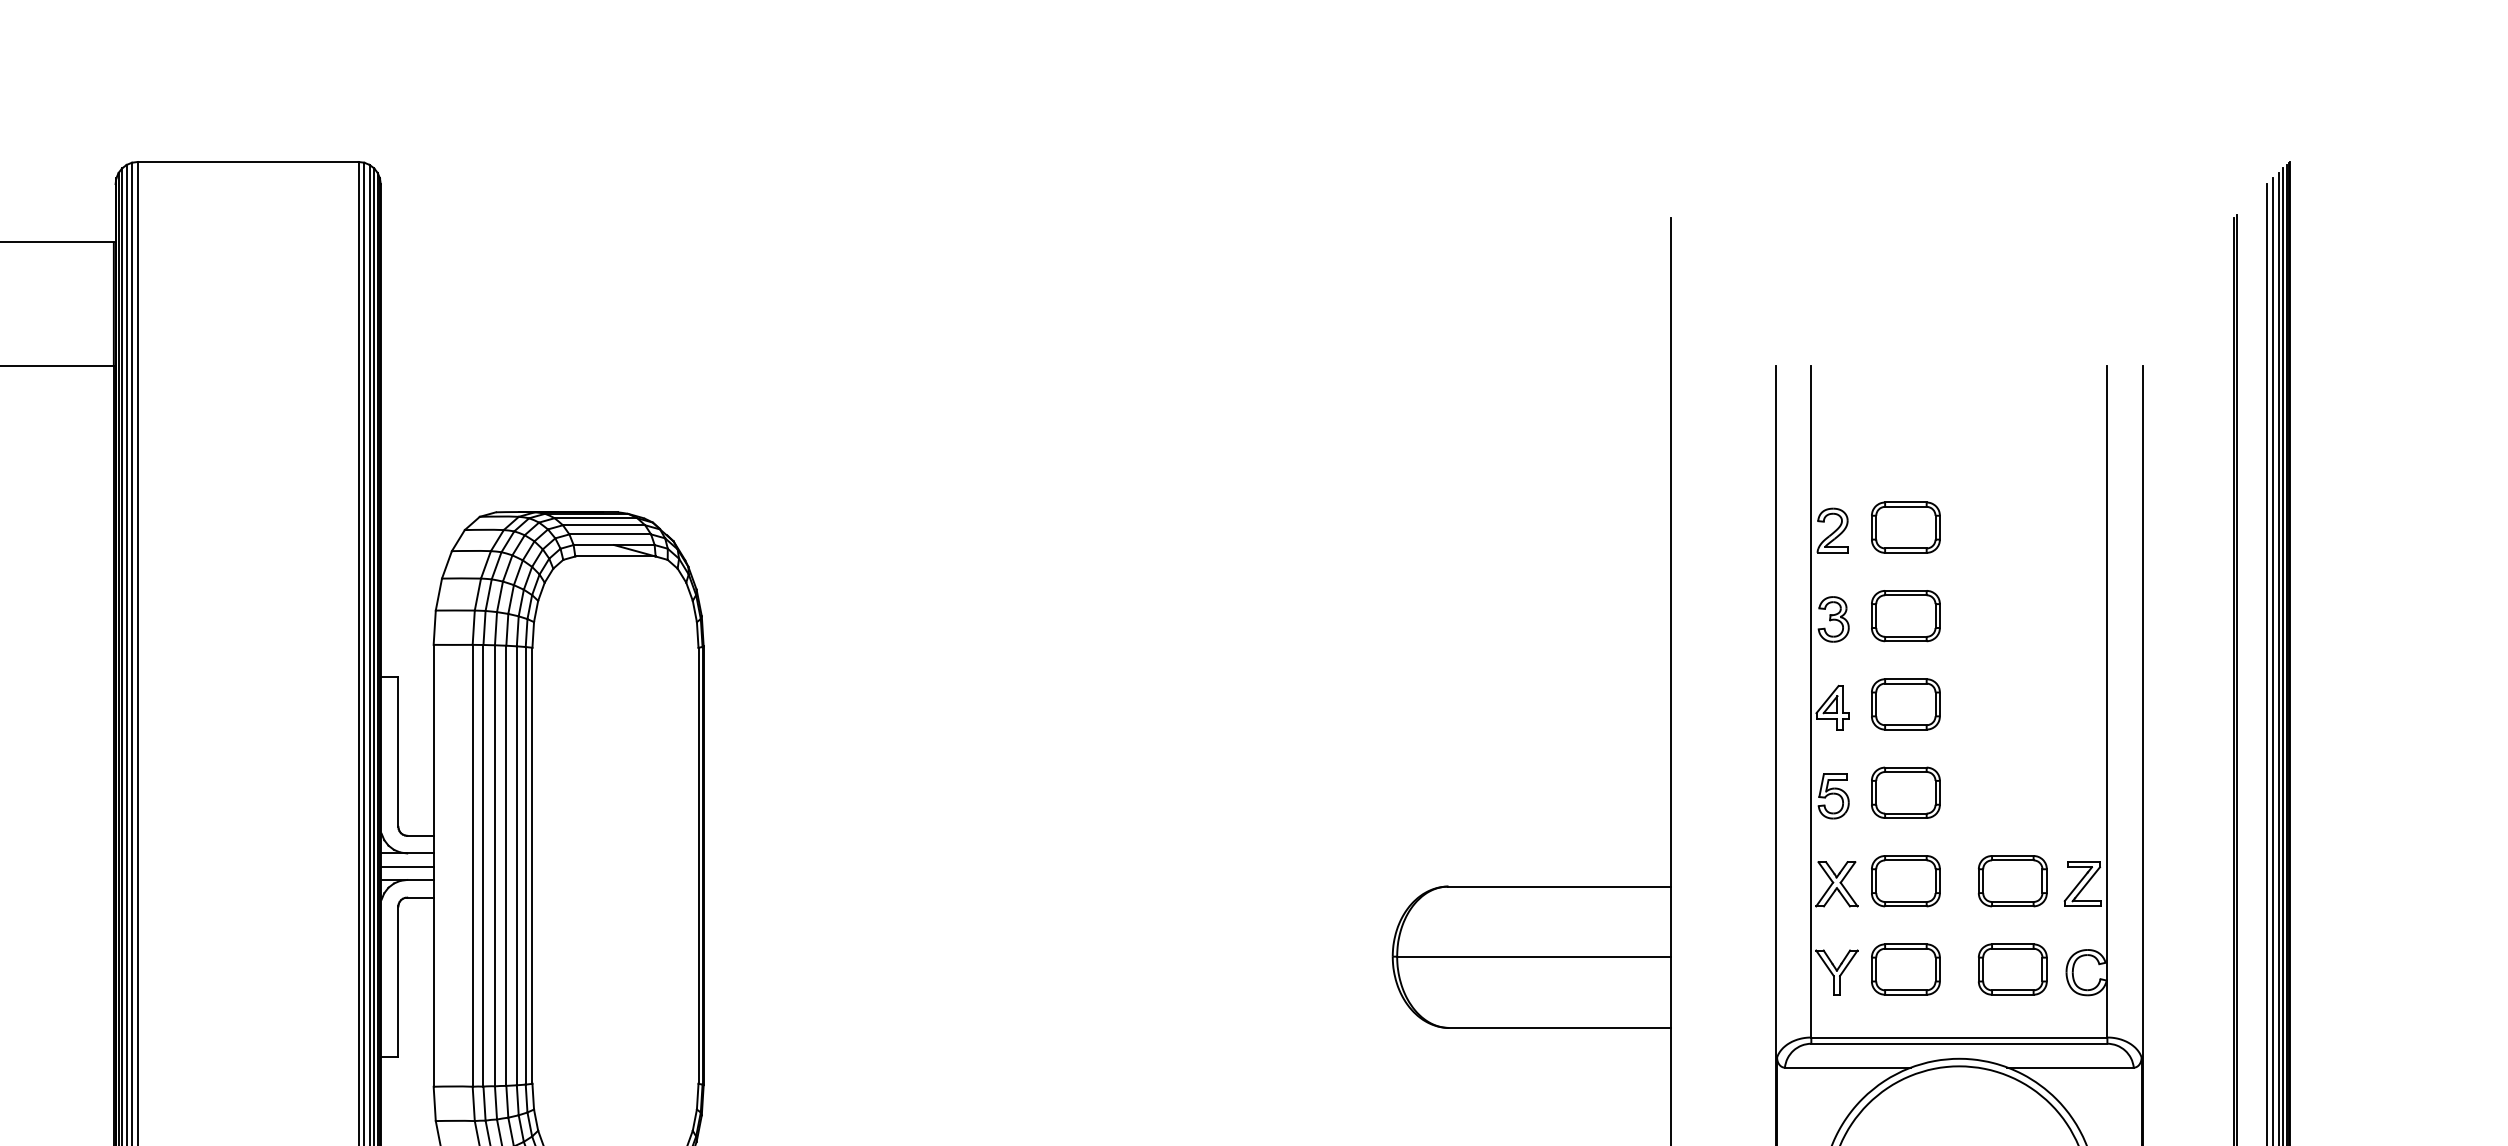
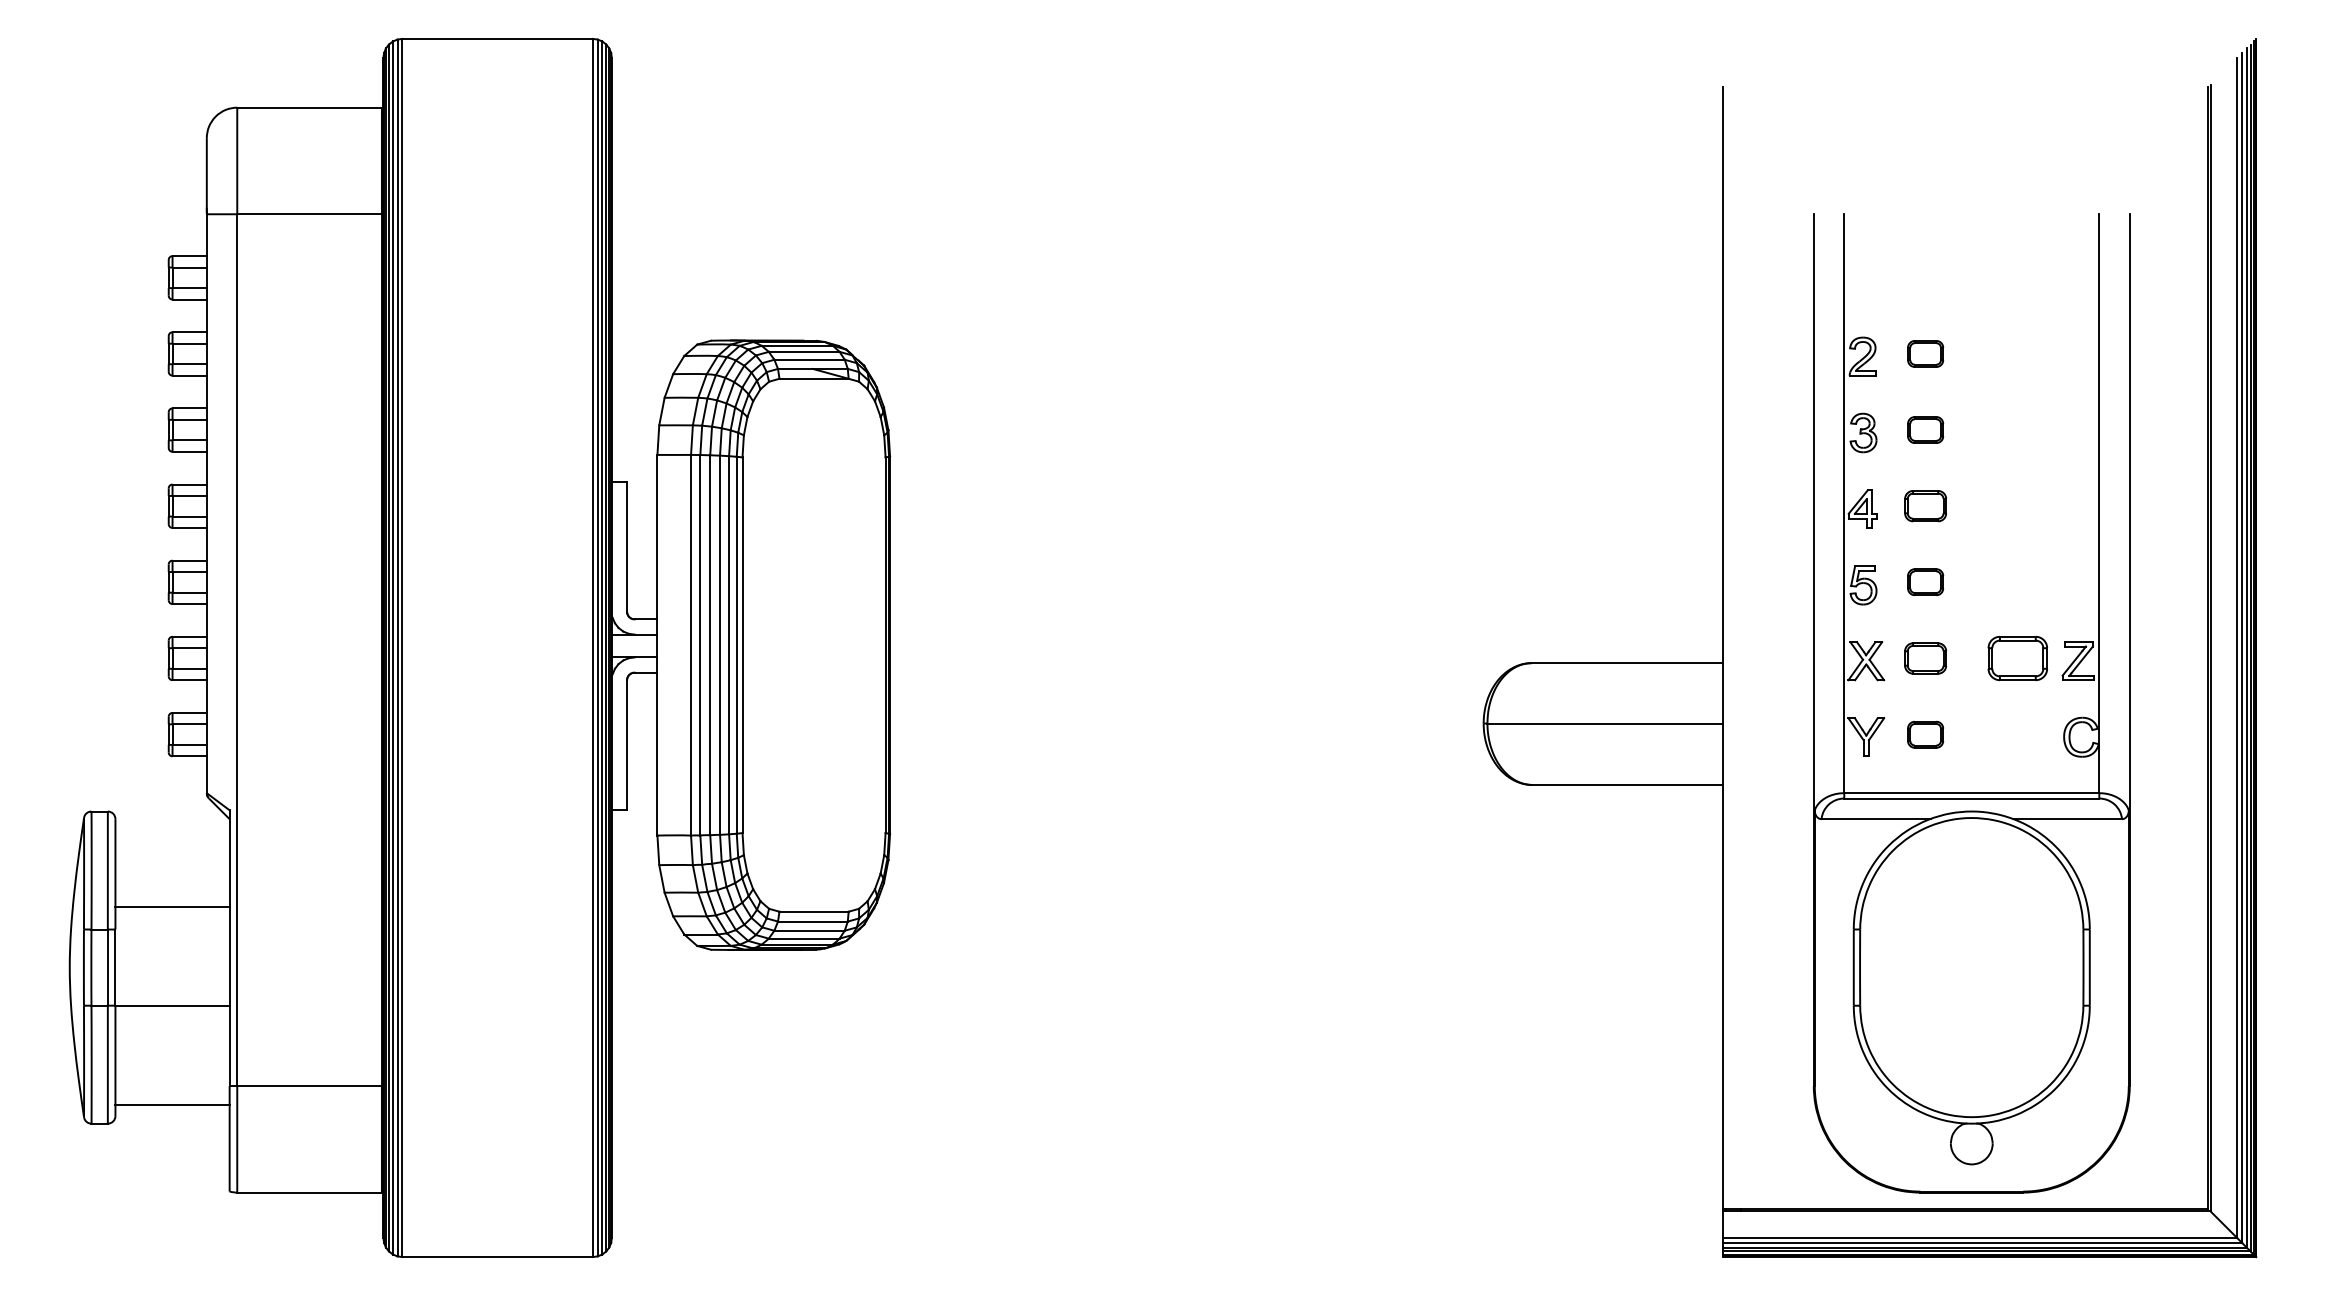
part: (1905, 527) -> (1925, 353), size x0.6
part: (1905, 615) -> (1925, 429), size x0.6
part: (1905, 703) -> (1925, 505), size x0.7
part: (1905, 791) -> (1925, 581), size x0.6
line: (407, 867) -> (634, 646), removed
part: (1905, 881) -> (1925, 658), size x0.7
part: (1905, 969) -> (1925, 734), size x0.6
part: (2012, 969) -> (2017, 734), removed

